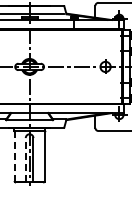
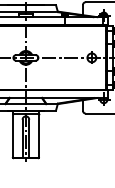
line: (14, 157) -> (12, 136), dashed -> solid
line: (25, 159) -> (22, 138), dashed -> solid

